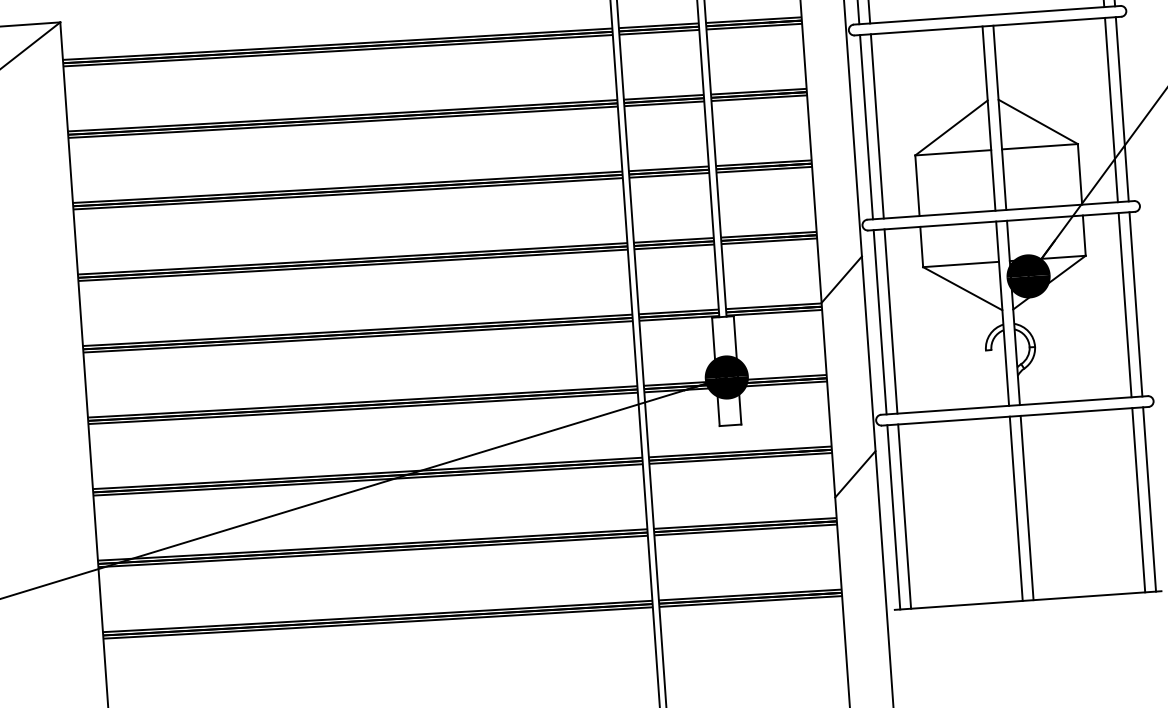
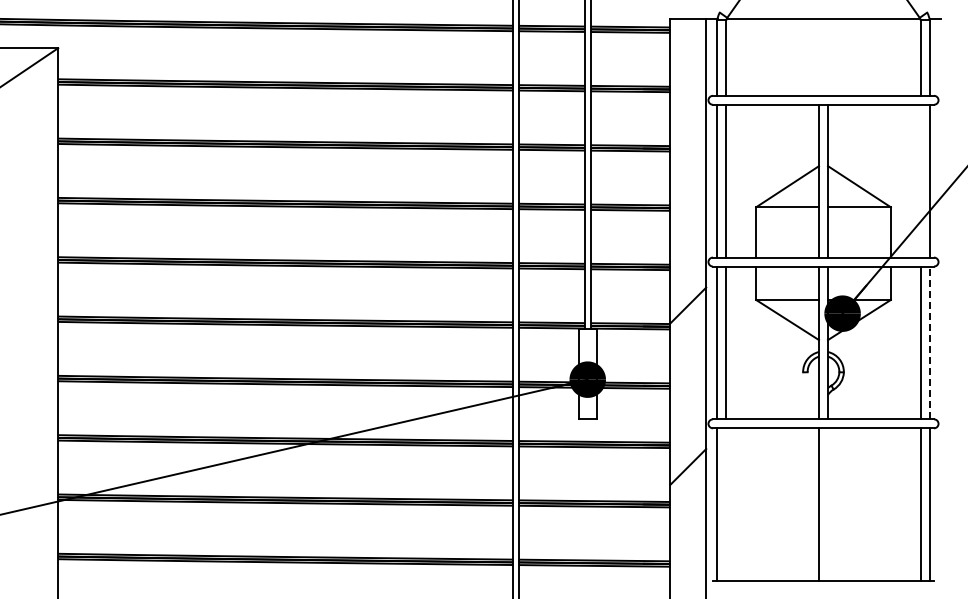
line: (1111, 109) -> (920, 180), removed
line: (1135, 303) -> (929, 342), solid -> dashed
line: (1027, 507) -> (828, 504), removed
line: (904, 516) -> (726, 504), removed

